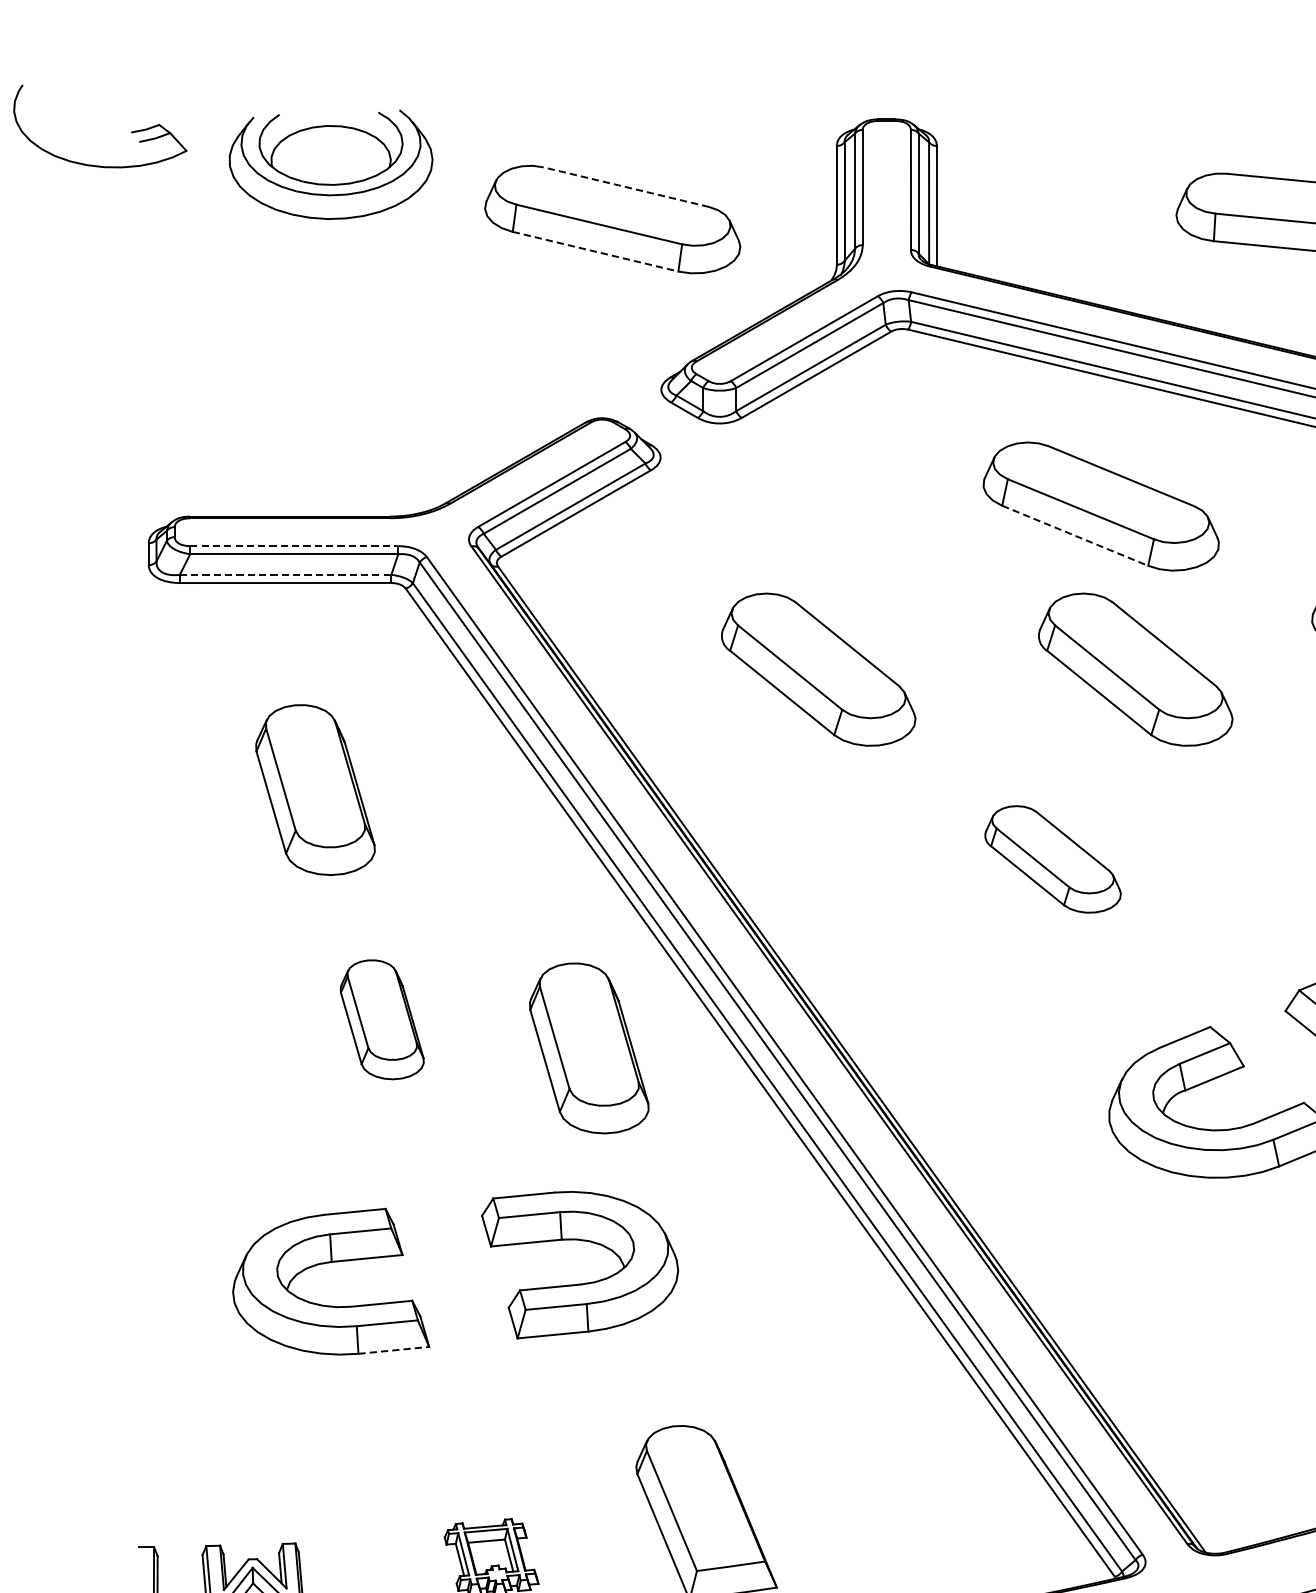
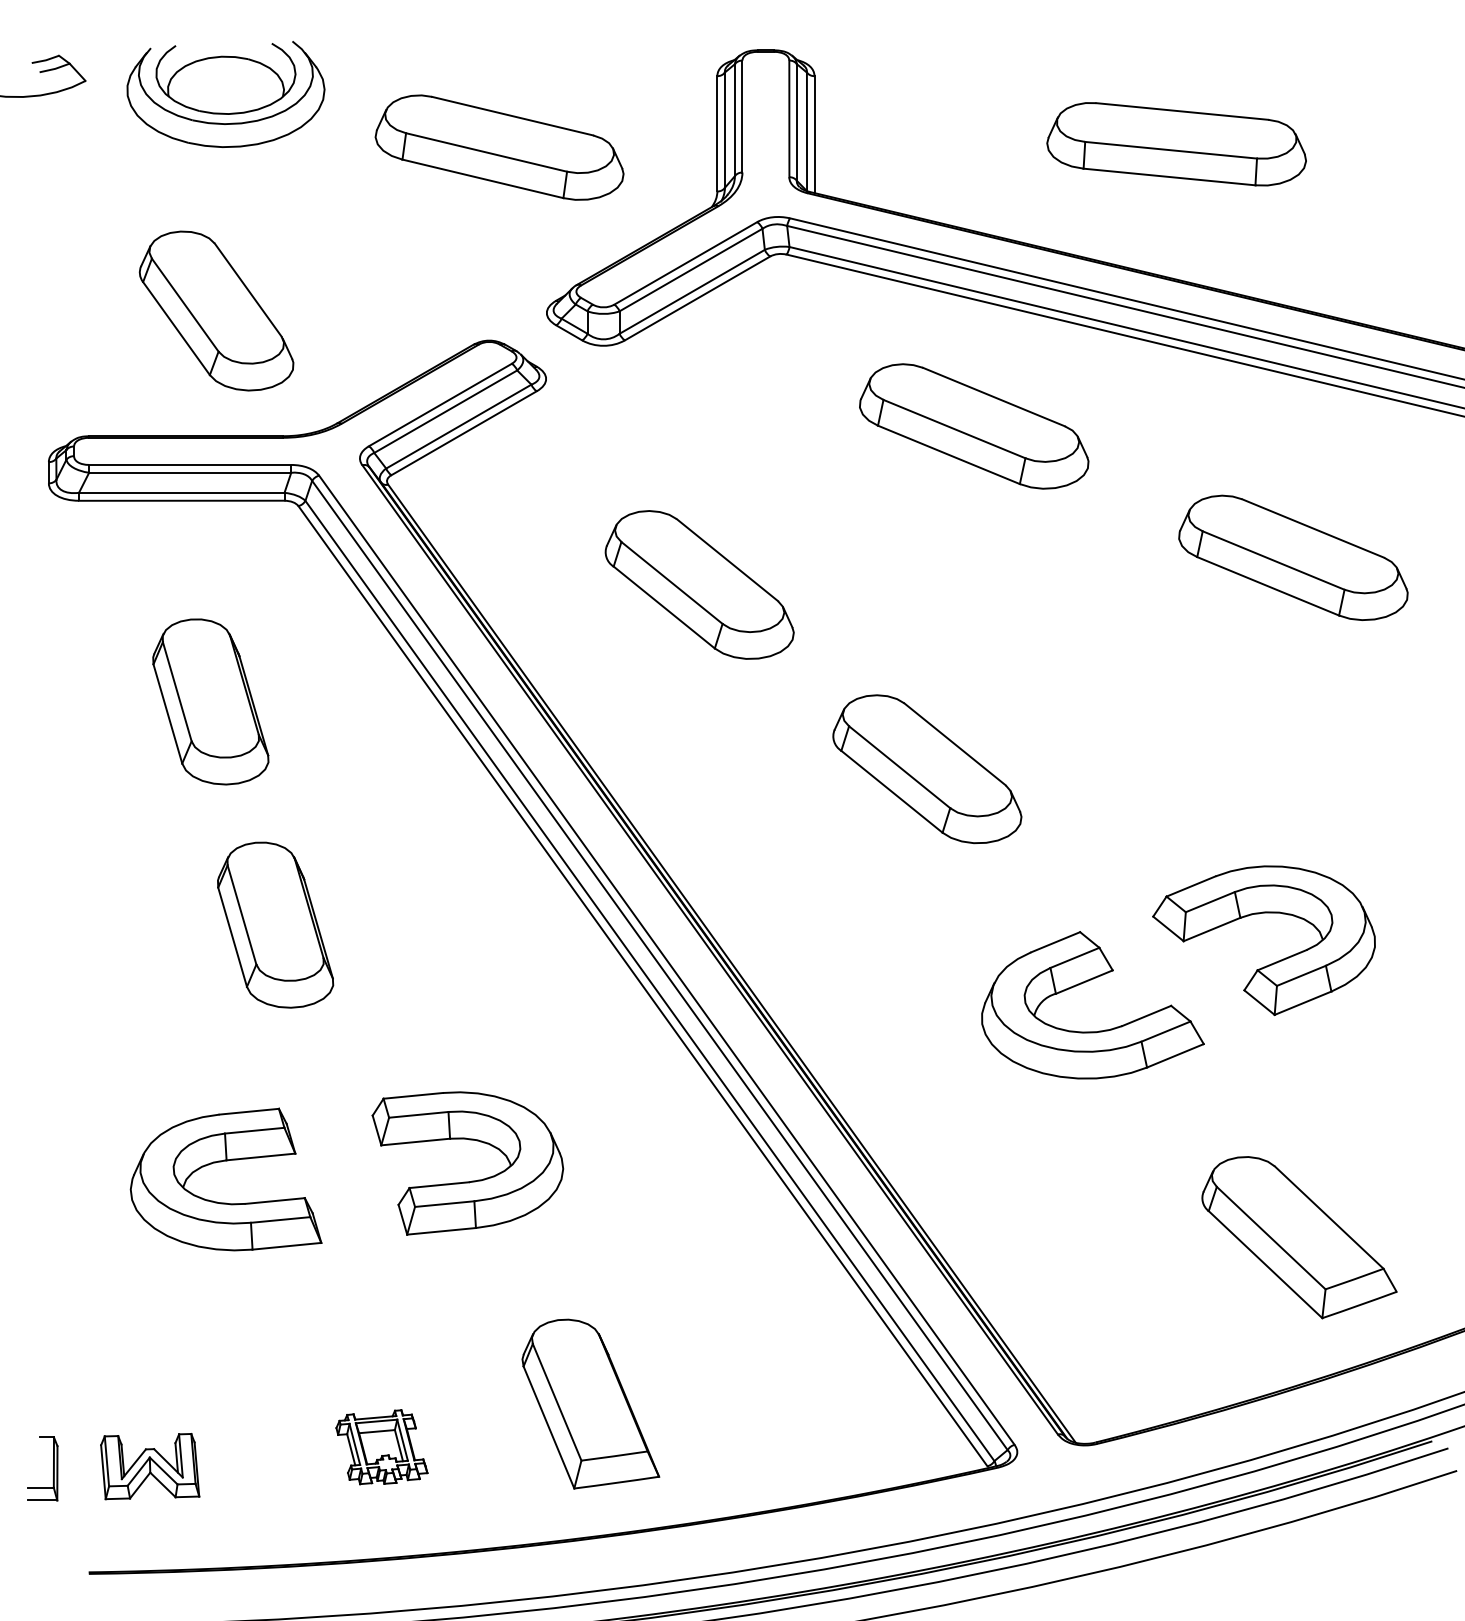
line: (625, 187) -> (512, 116), dashed -> solid
line: (595, 251) -> (482, 178), dashed -> solid
part: (321, 387) -> (216, 310), added
line: (1074, 535) -> (948, 454), dashed -> solid
line: (294, 545) -> (190, 464), dashed -> solid
line: (285, 574) -> (181, 492), dashed -> solid
part: (1135, 669) -> (1007, 584), removed
part: (1053, 859) -> (927, 769), size x1.43
part: (382, 1019) -> (275, 924), size x1.43
part: (588, 1047) -> (476, 952), removed
line: (393, 1350) -> (286, 1246), dashed -> solid

